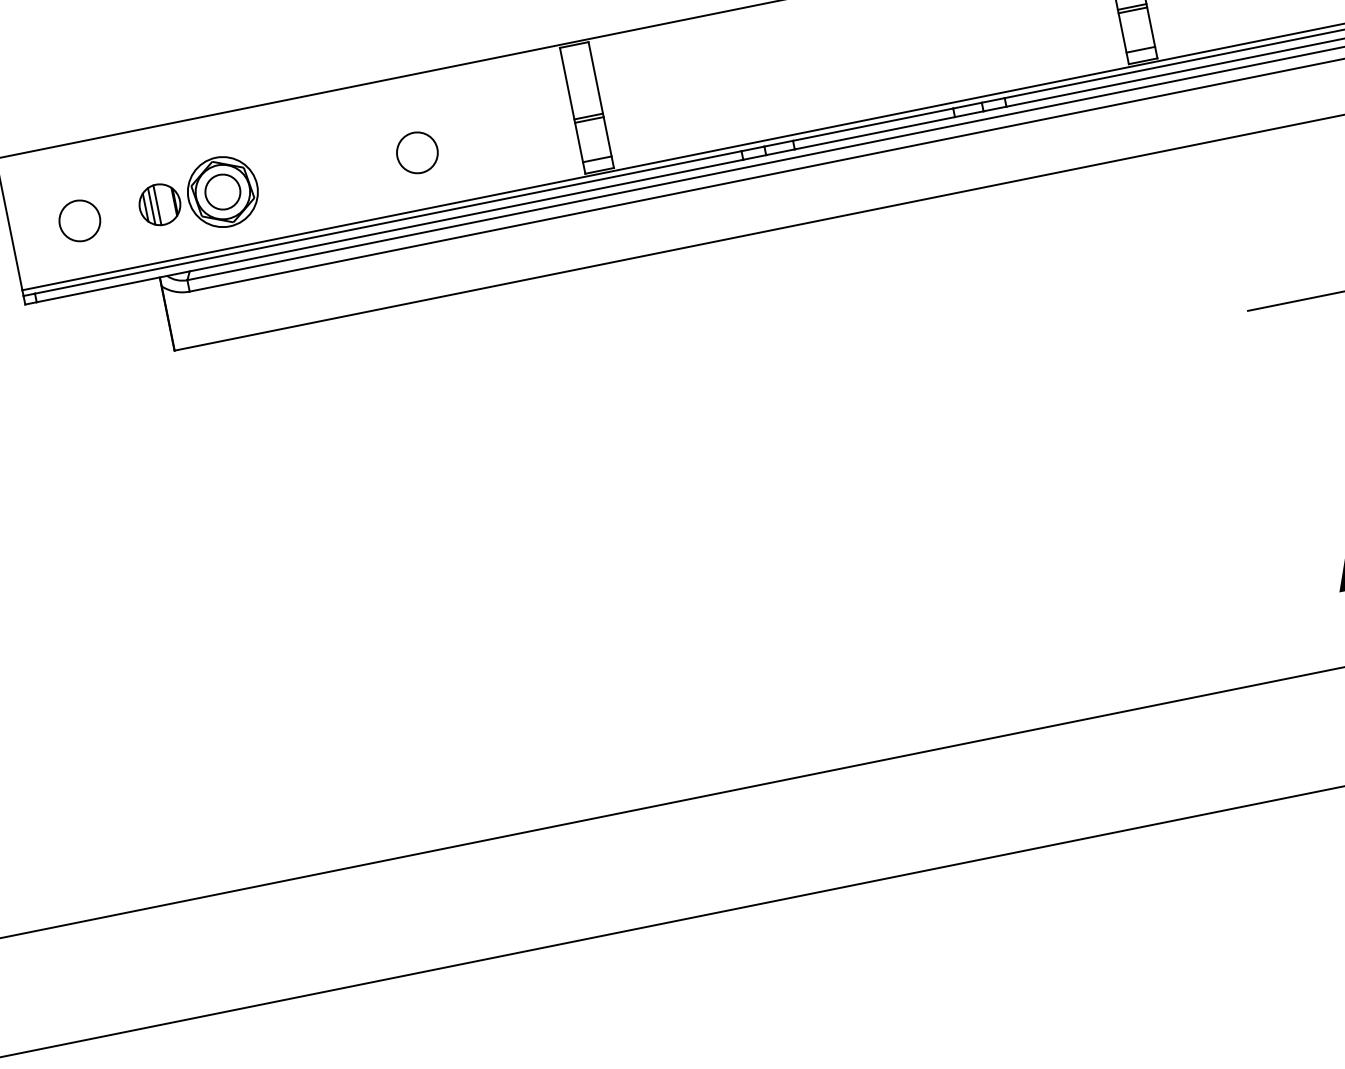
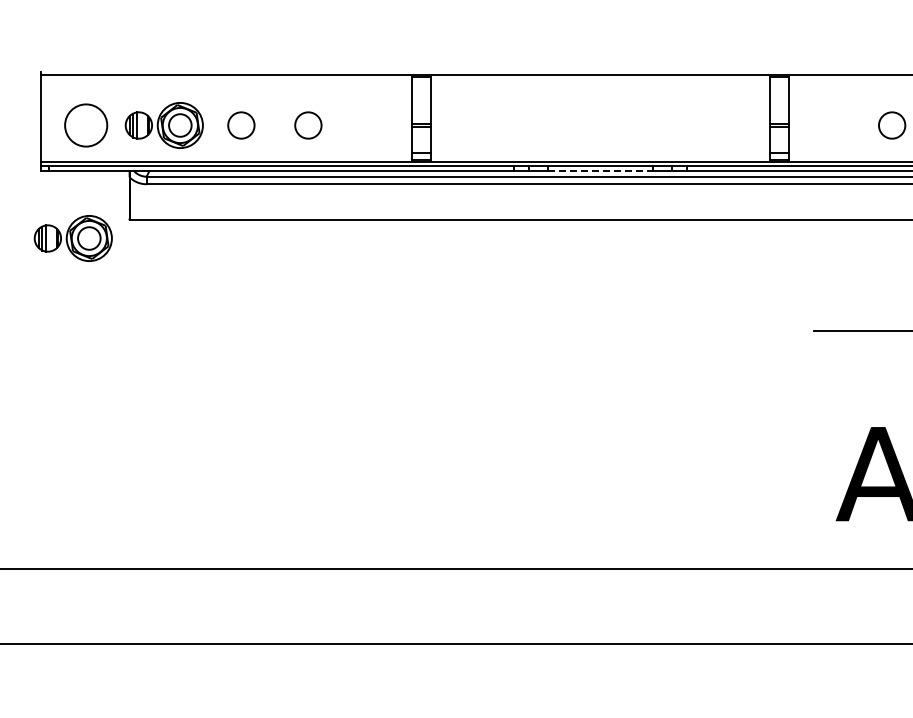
line: (875, 133) -> (600, 171), solid -> dashed
circle: (315, 173) -> (241, 125), added
circle: (80, 220) -> (86, 125), size x1.6
part: (93, 396) -> (72, 238), added

